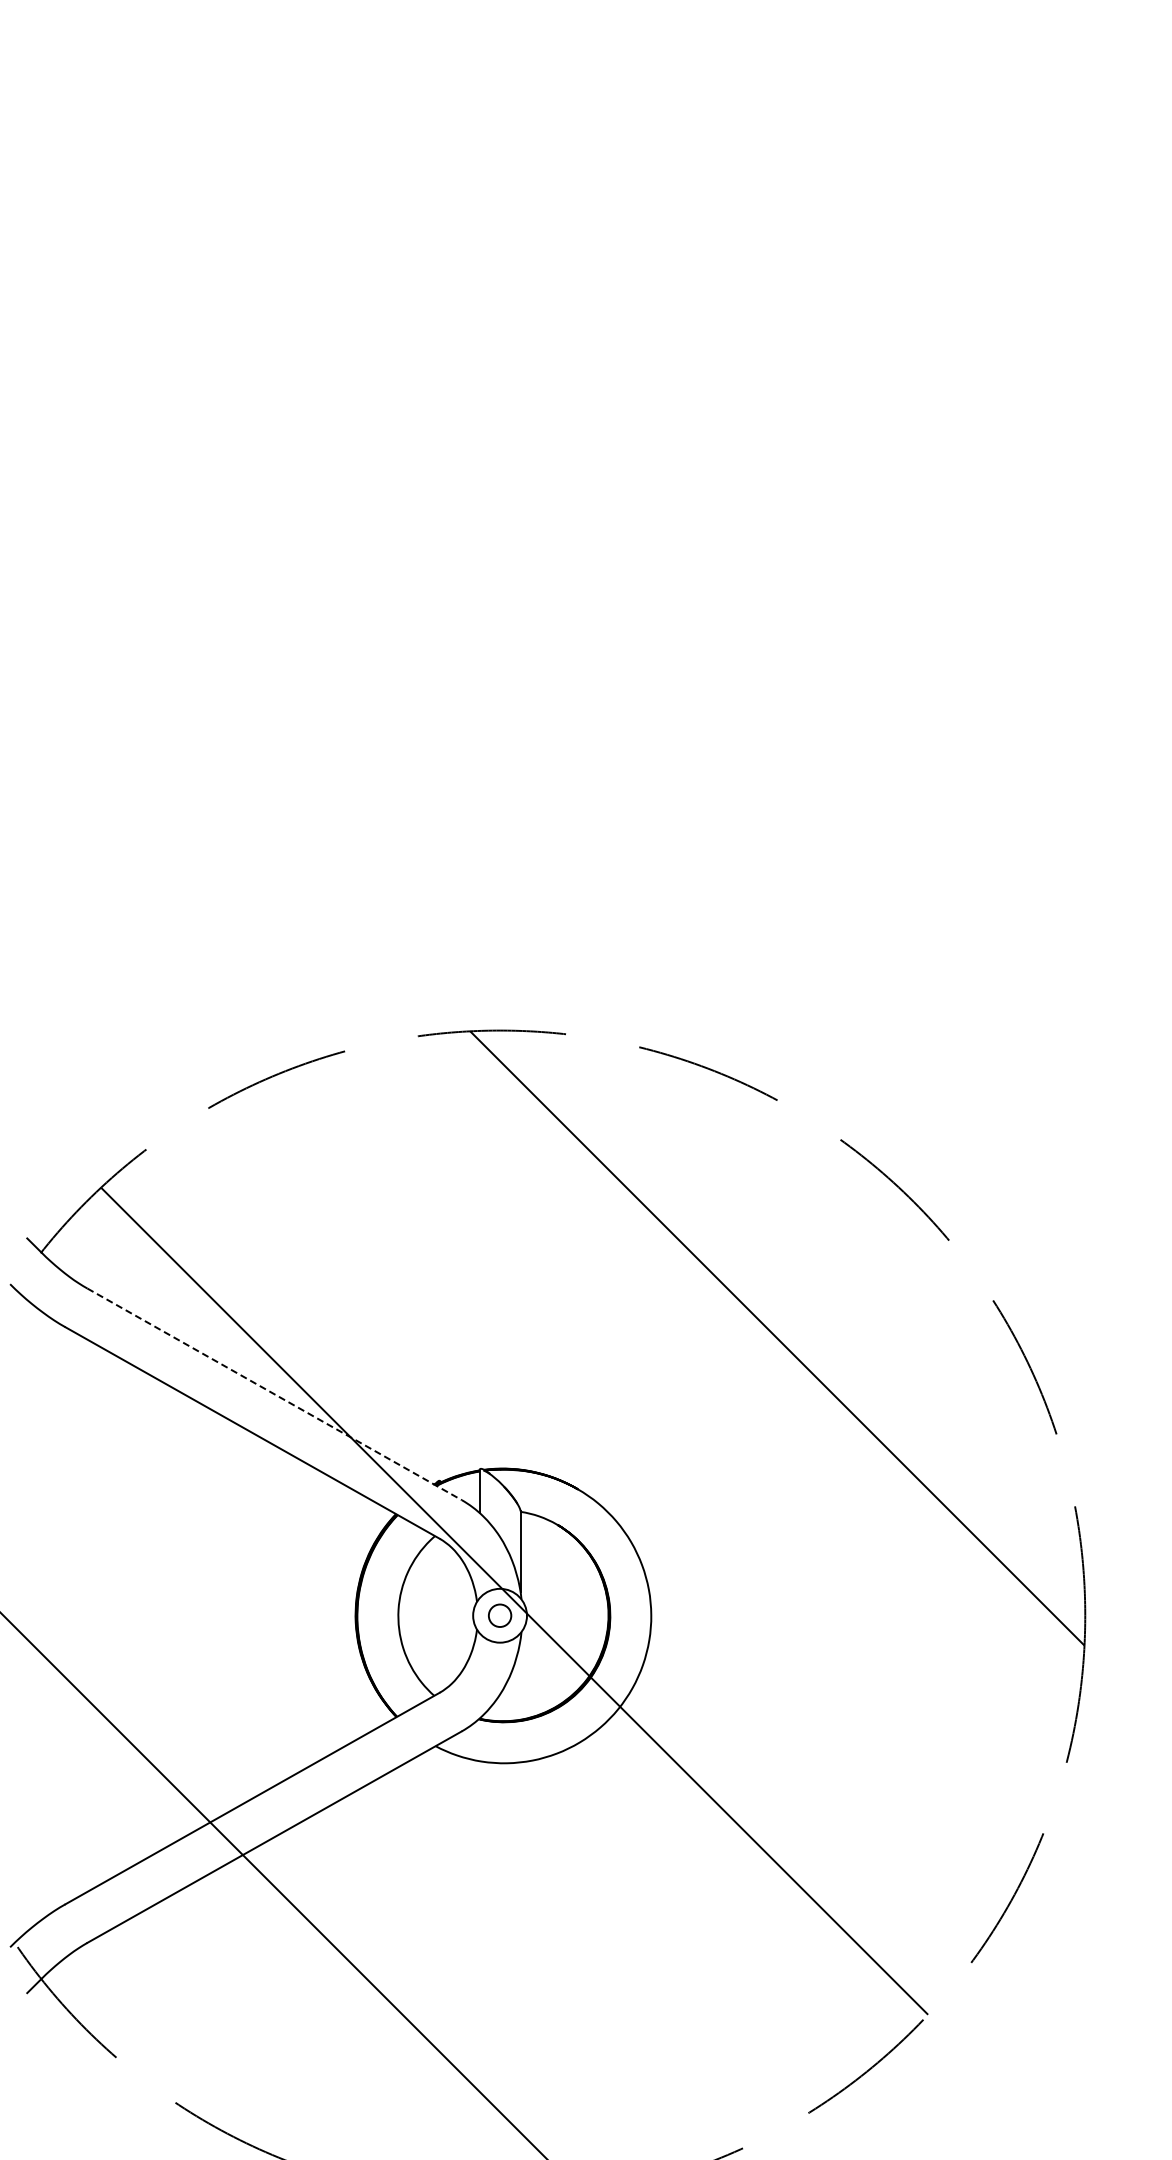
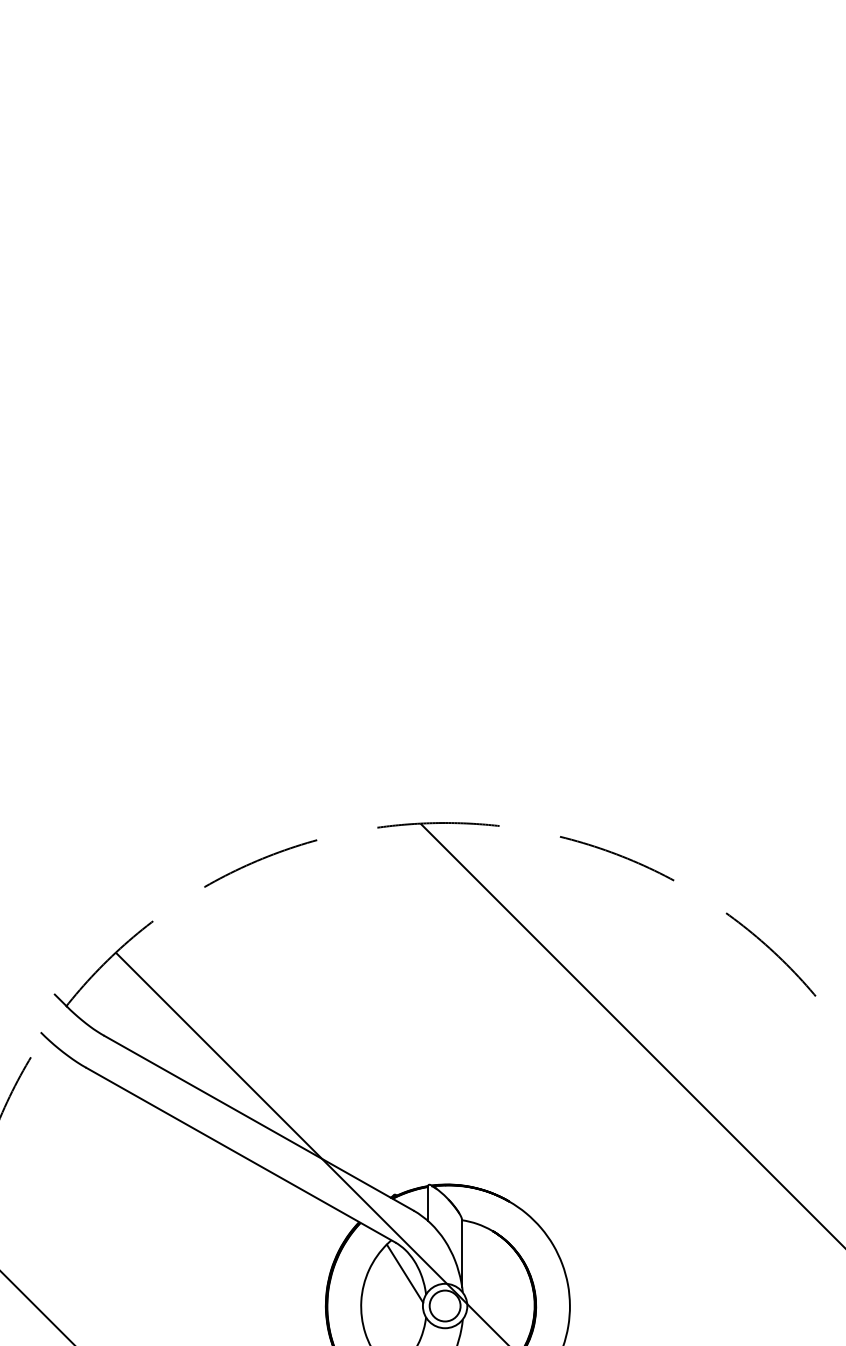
line: (275, 1394) -> (259, 1123), dashed -> solid
line: (451, 1576) -> (405, 1273), added
circle: (499, 1615) -> (444, 1305), size x1.67

